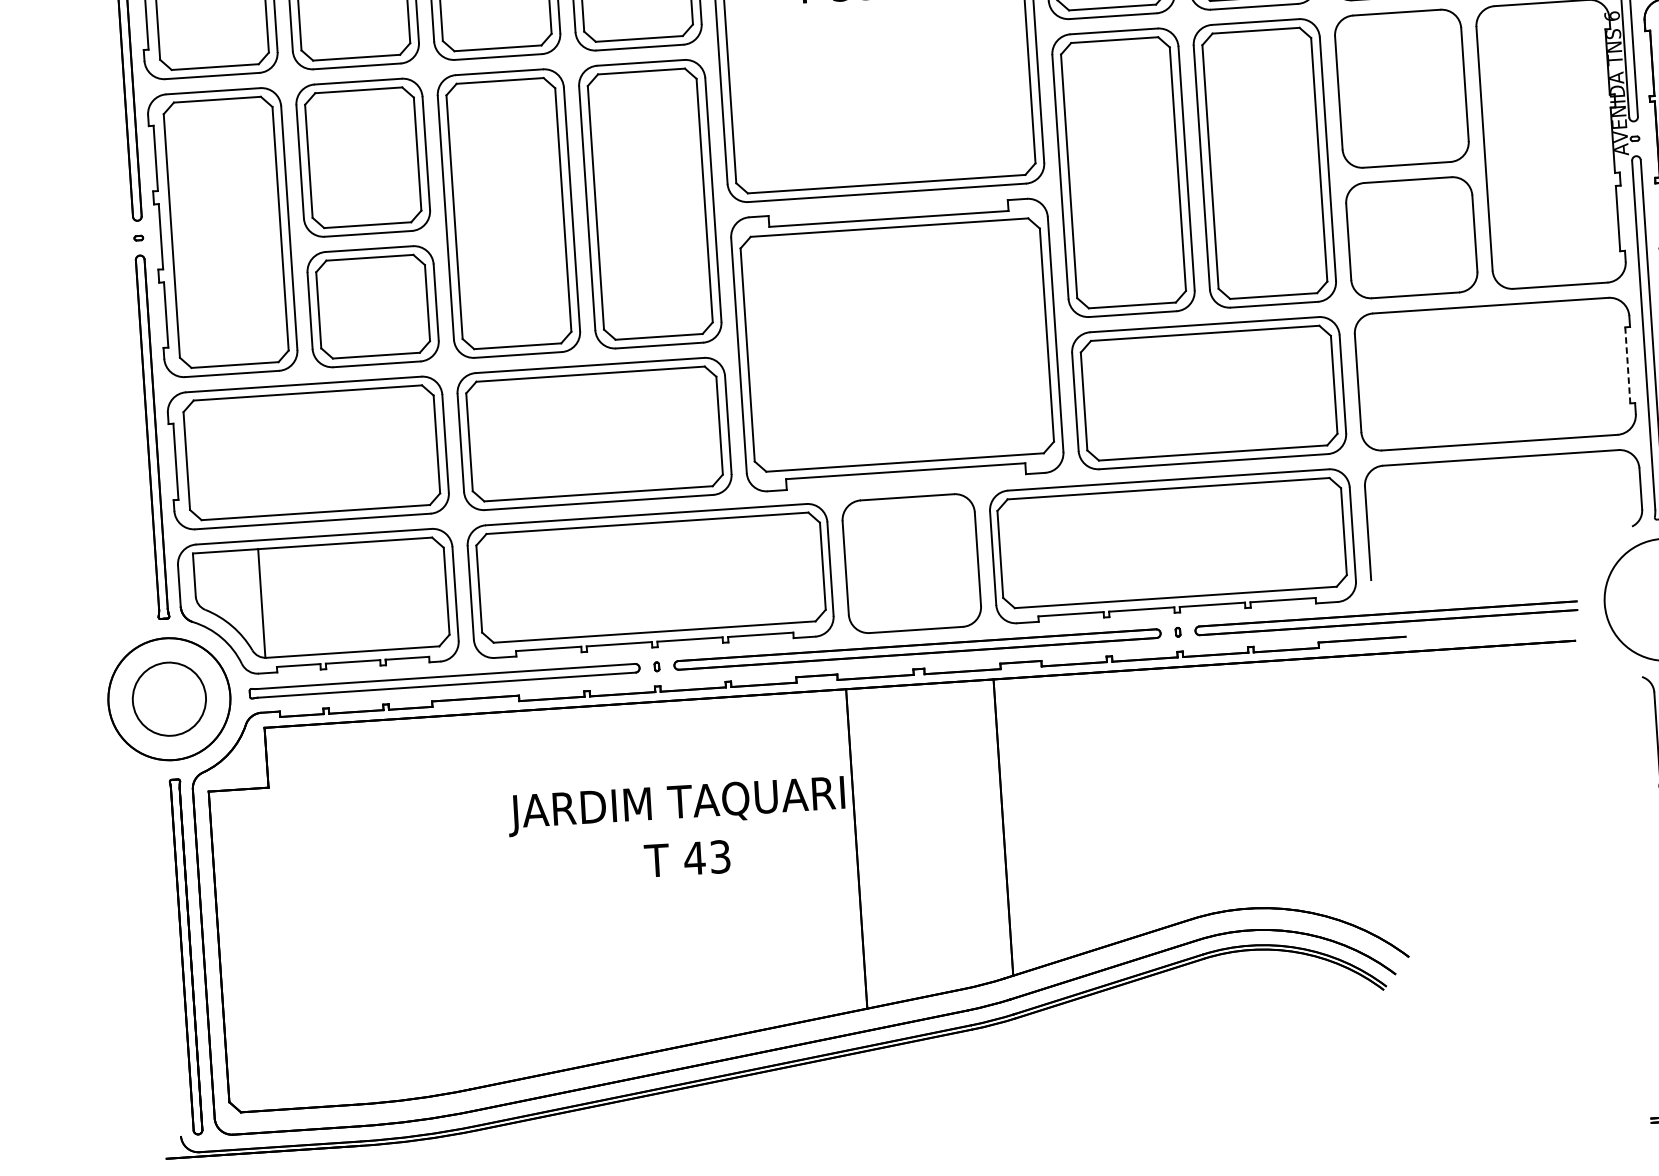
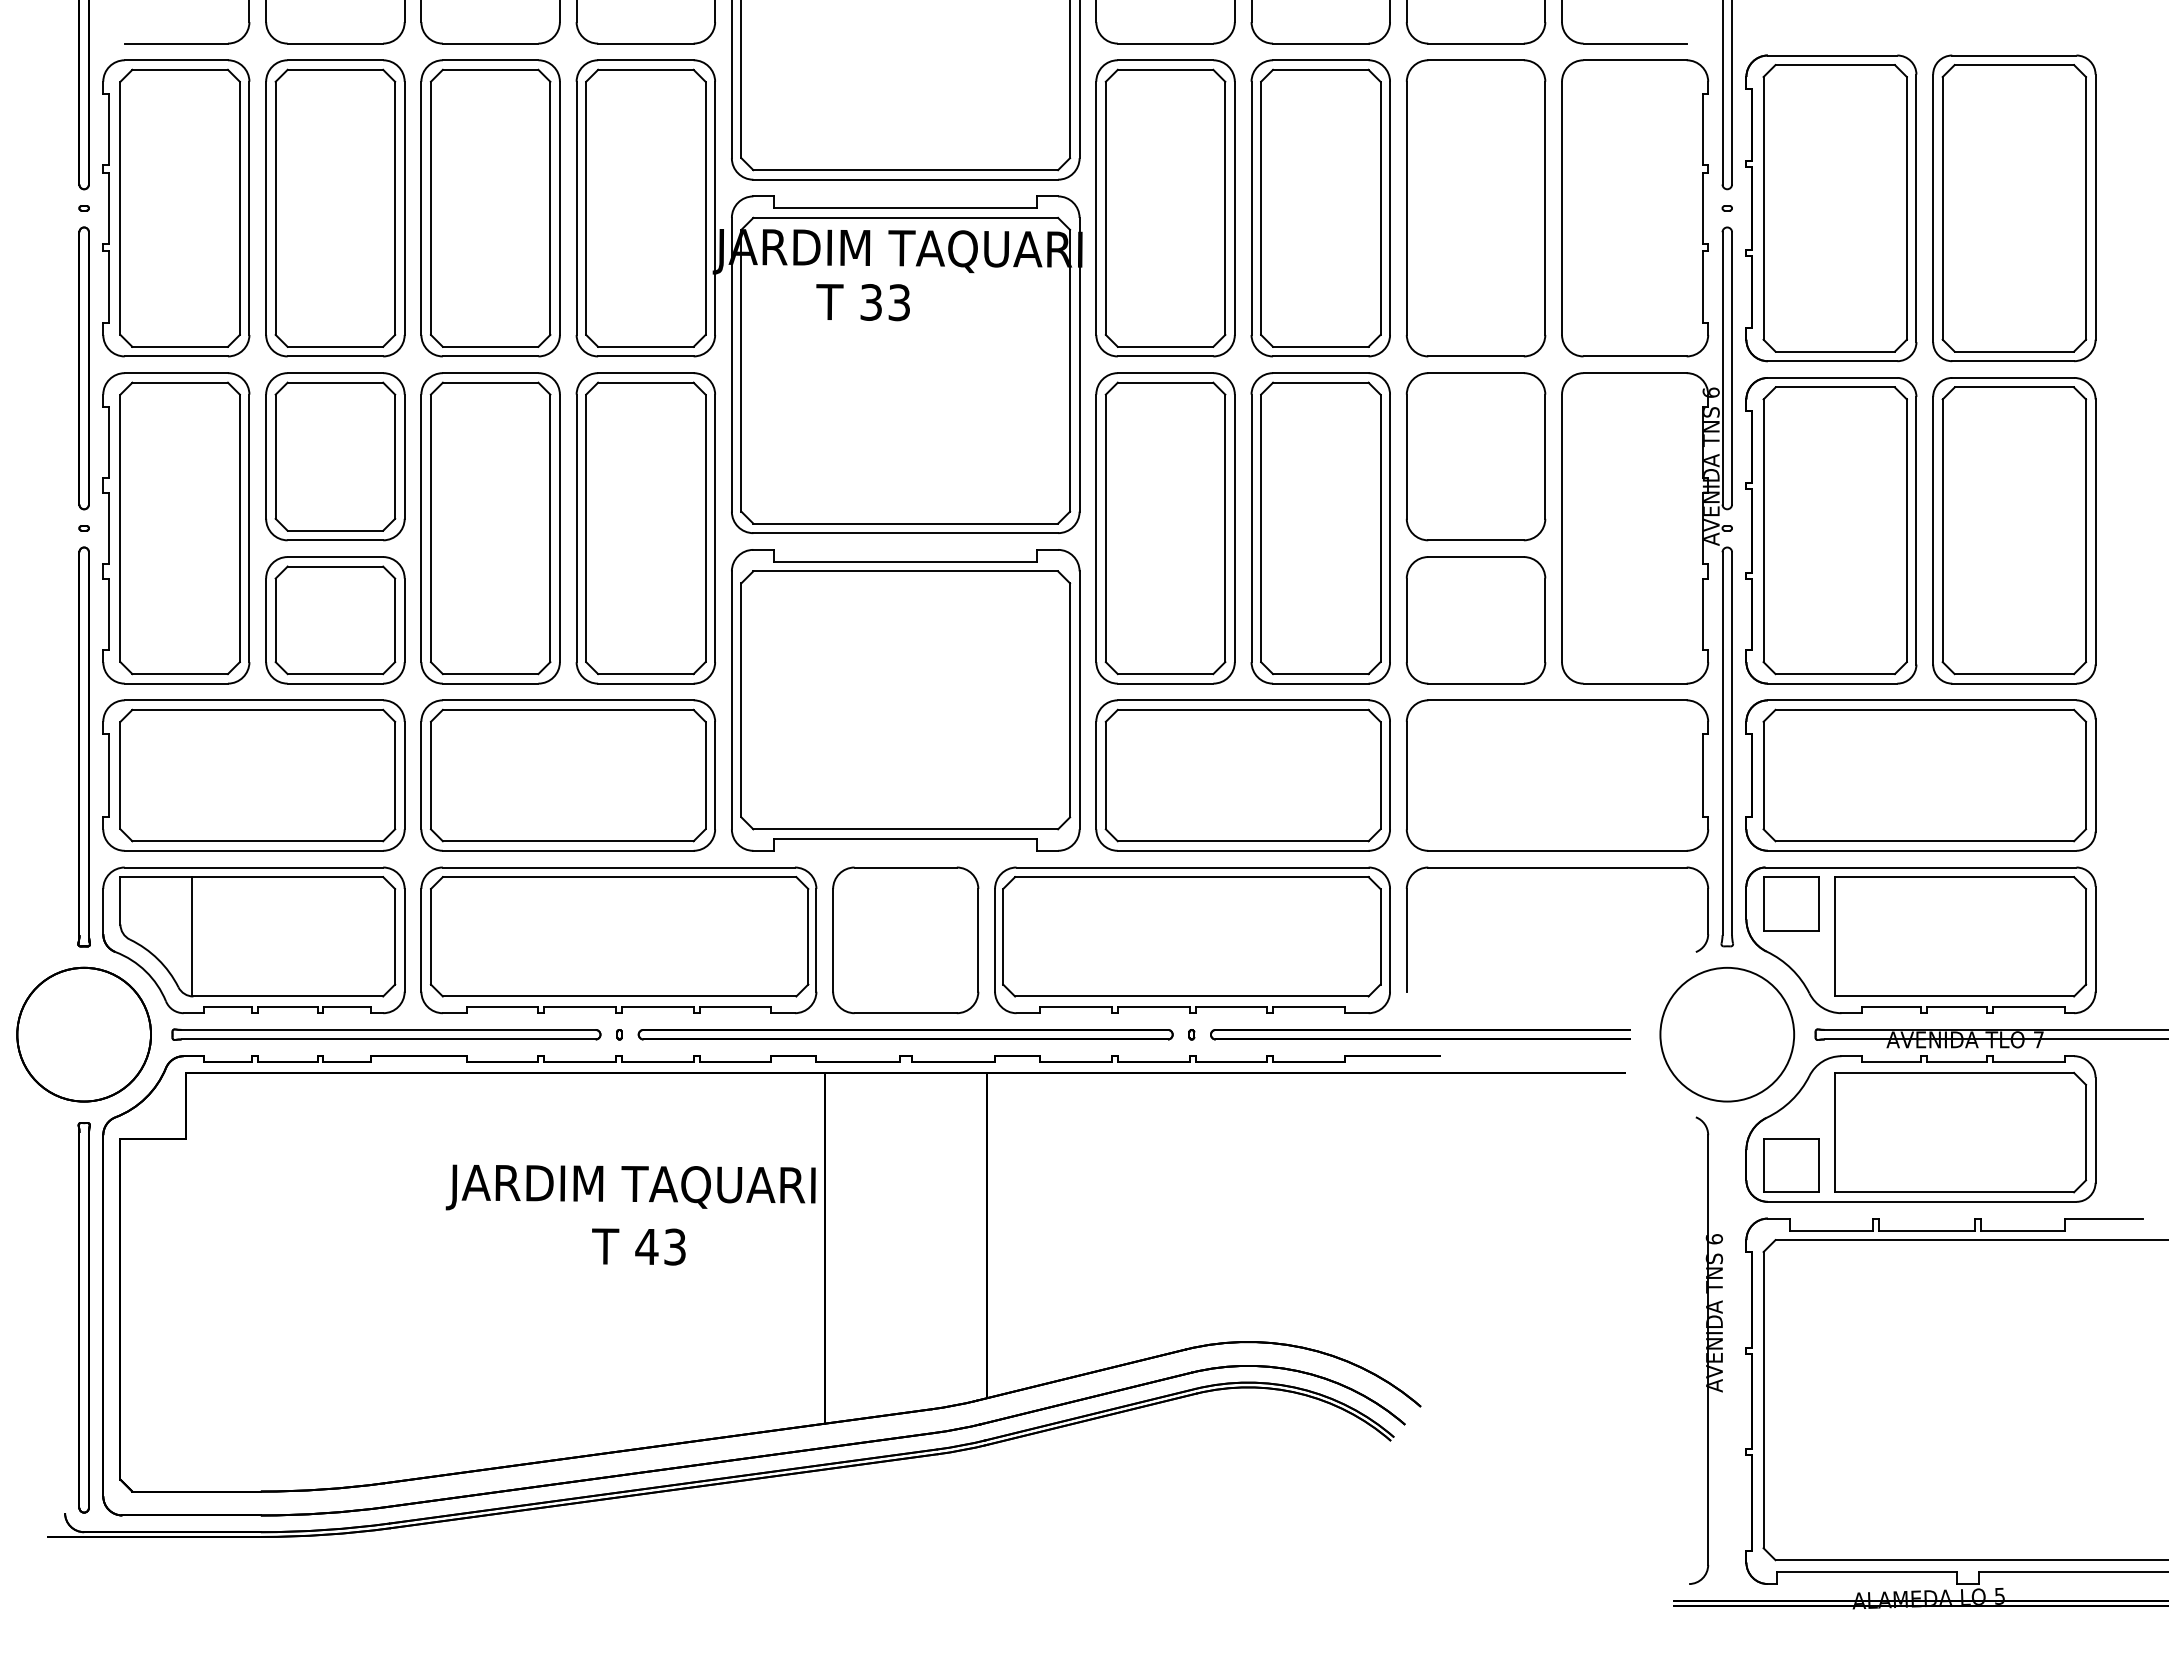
line: (1627, 365) -> (1702, 775), dashed -> solid
circle: (169, 699) -> (84, 1034), size x1.67

